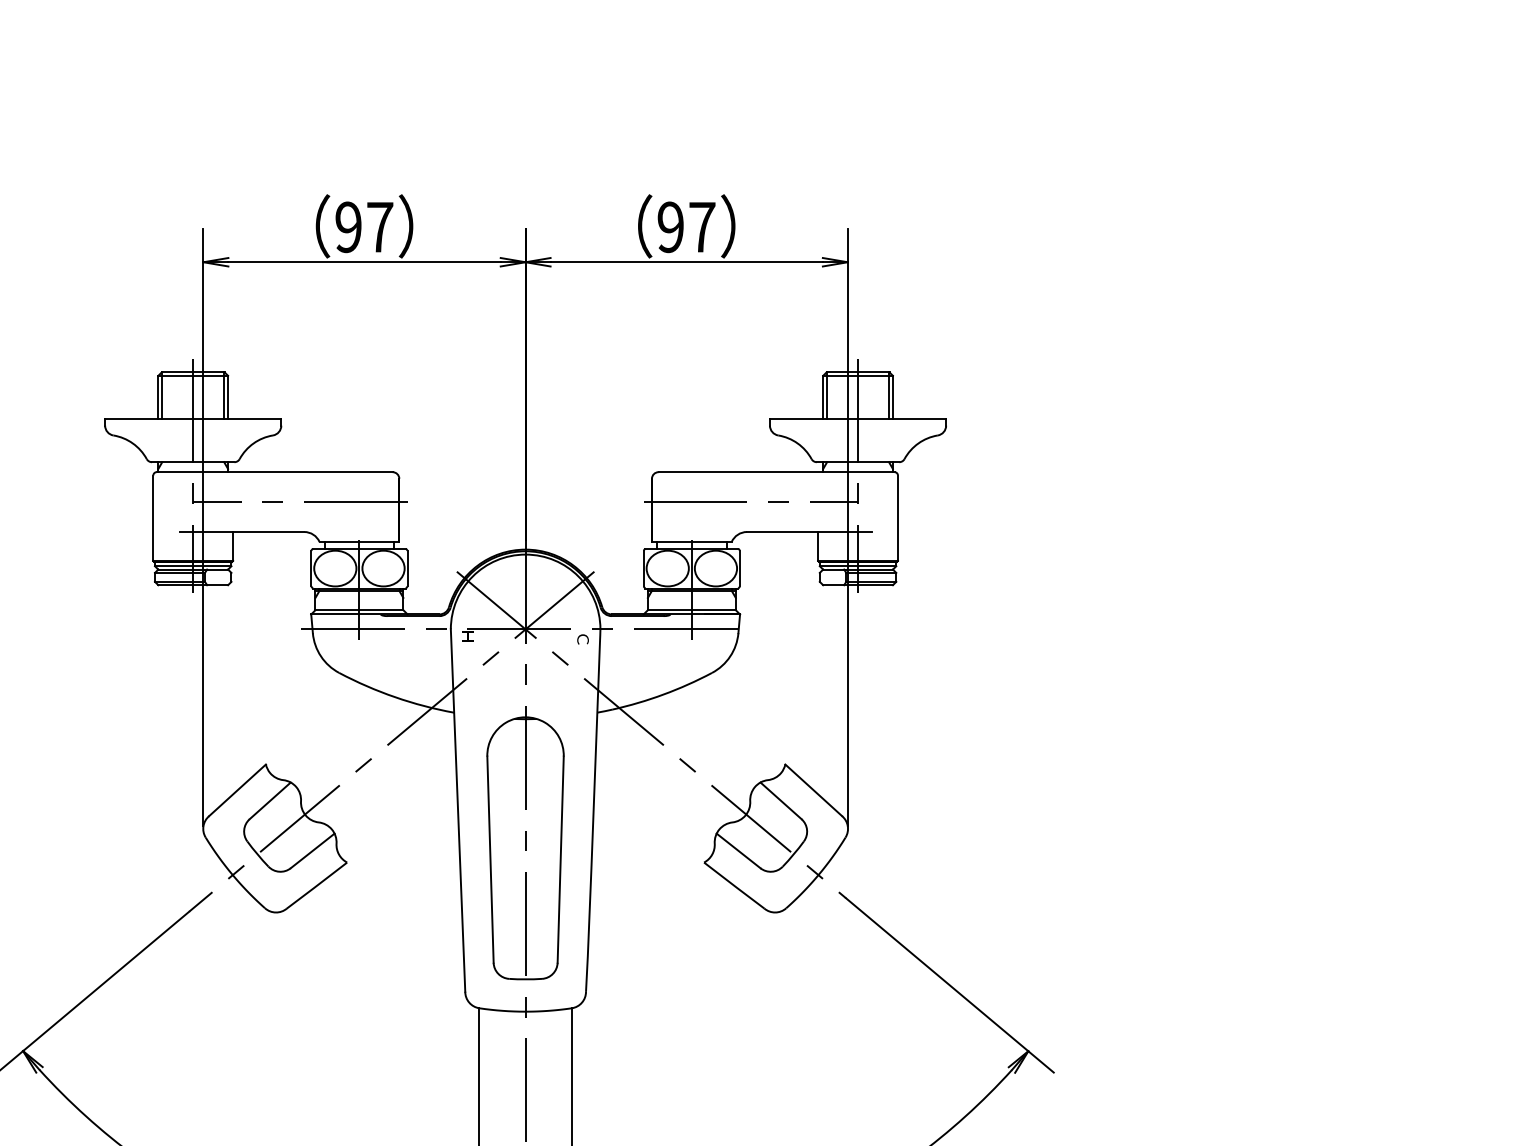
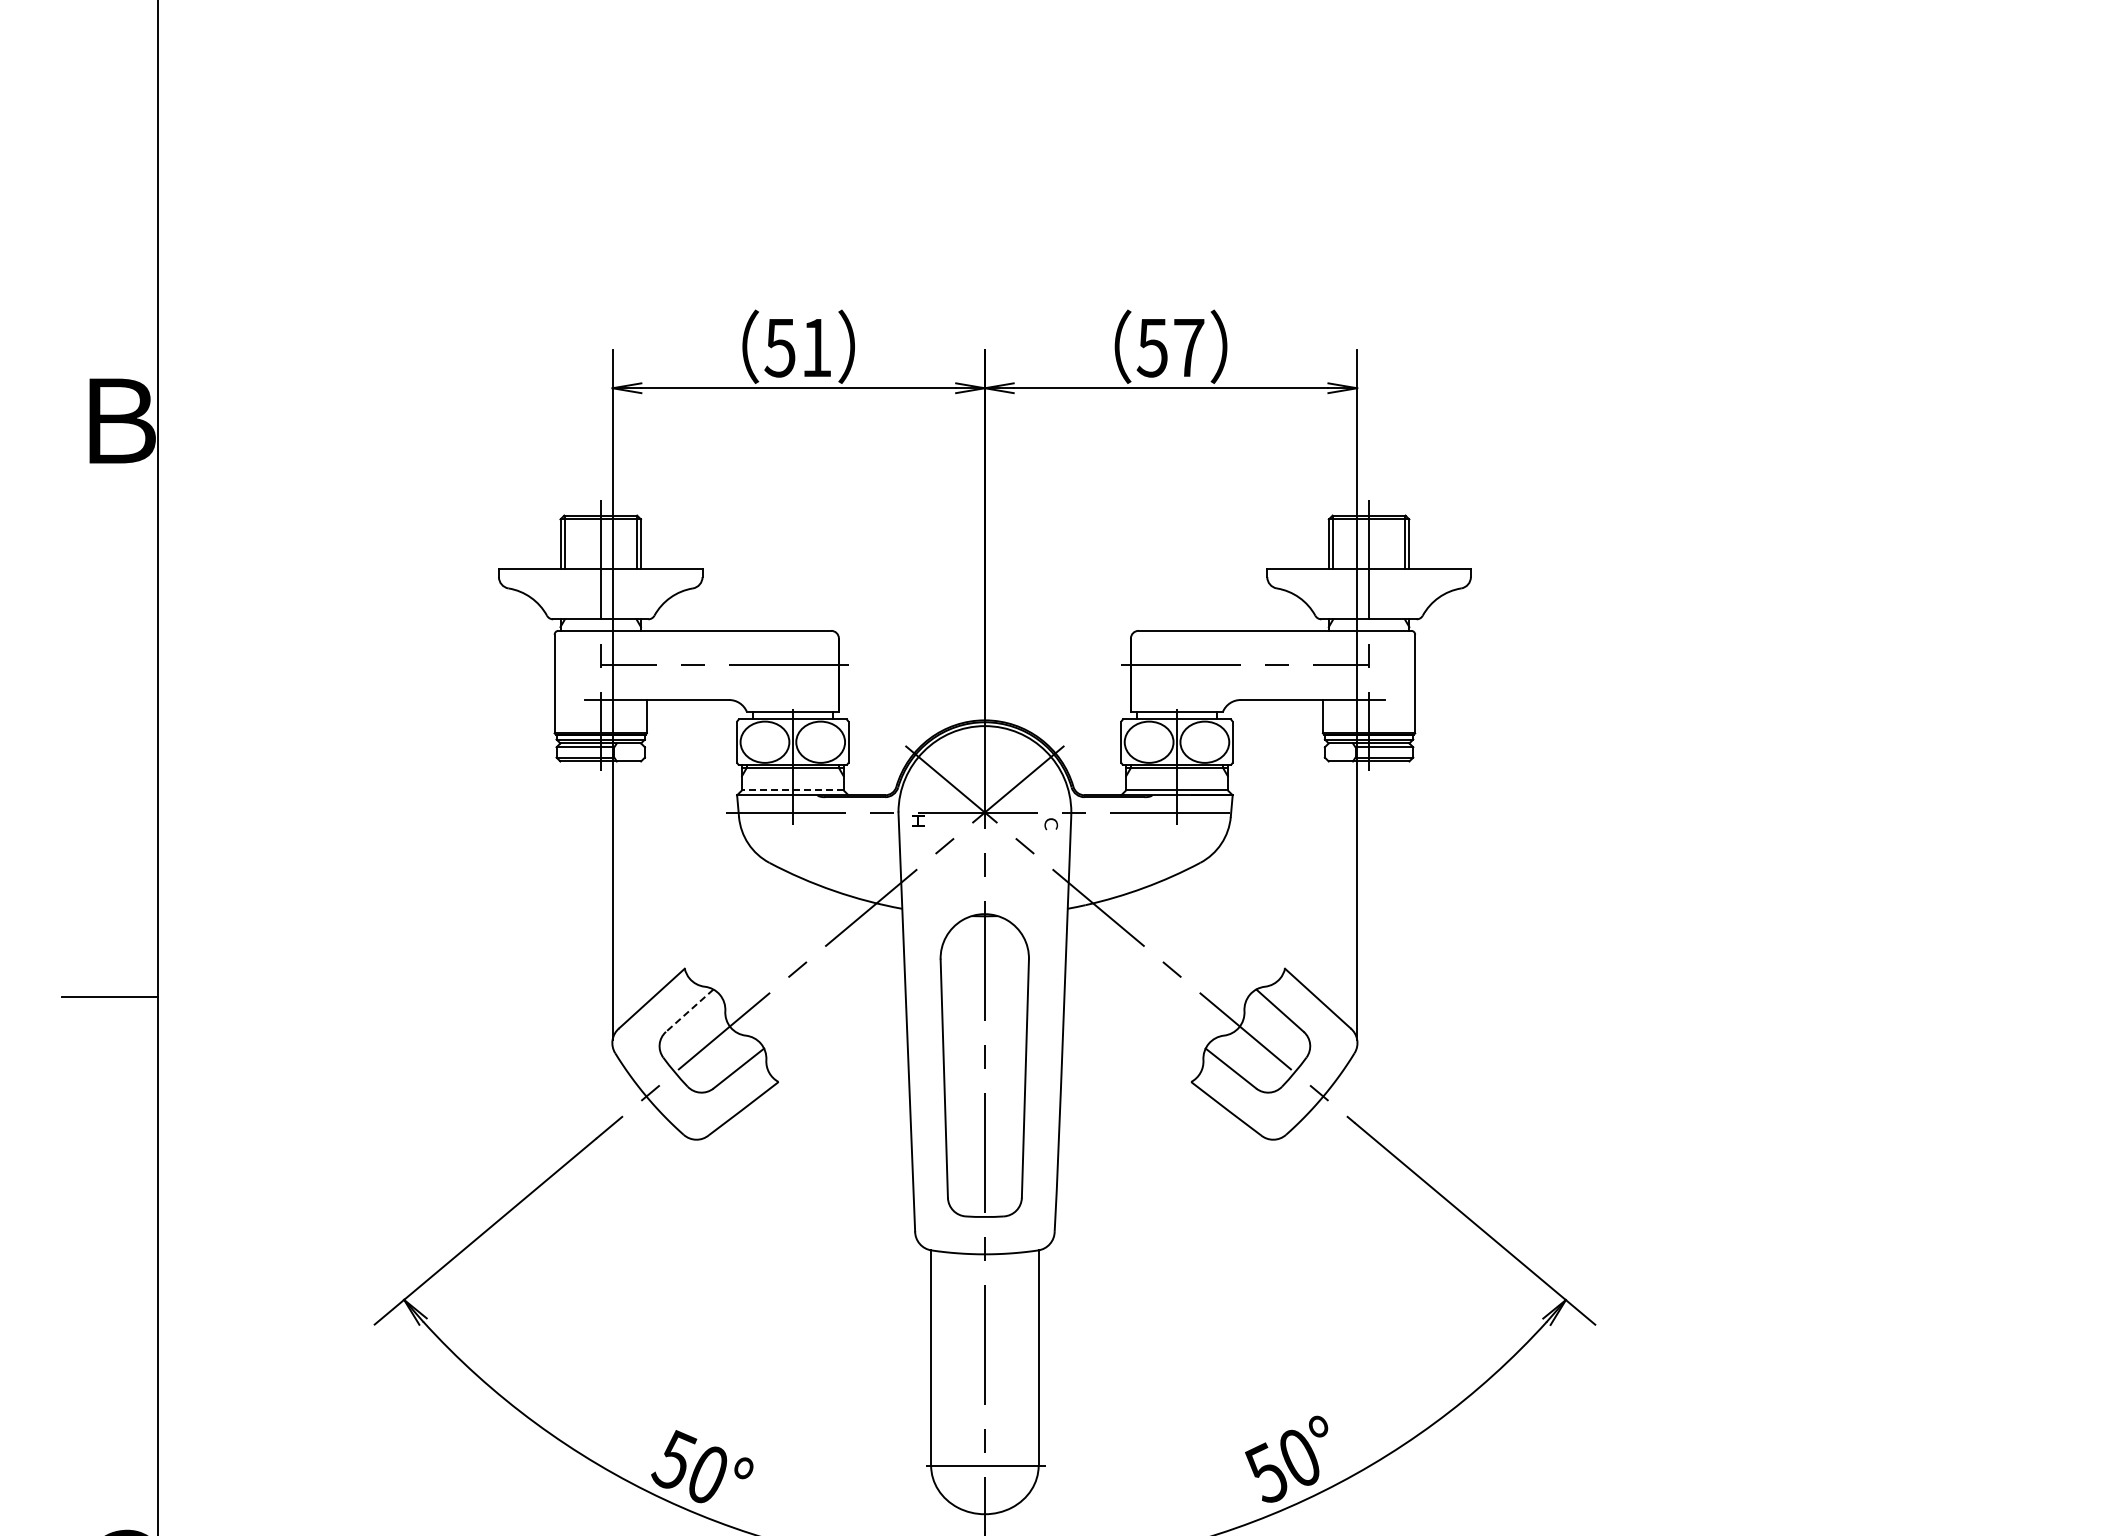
text: (363, 226) -> (797, 347), 97 -> 51
text: (669, 226) -> (1151, 347), 97 -> 57
line: (359, 610) -> (792, 790), solid -> dashed
line: (270, 800) -> (689, 1010), solid -> dashed

